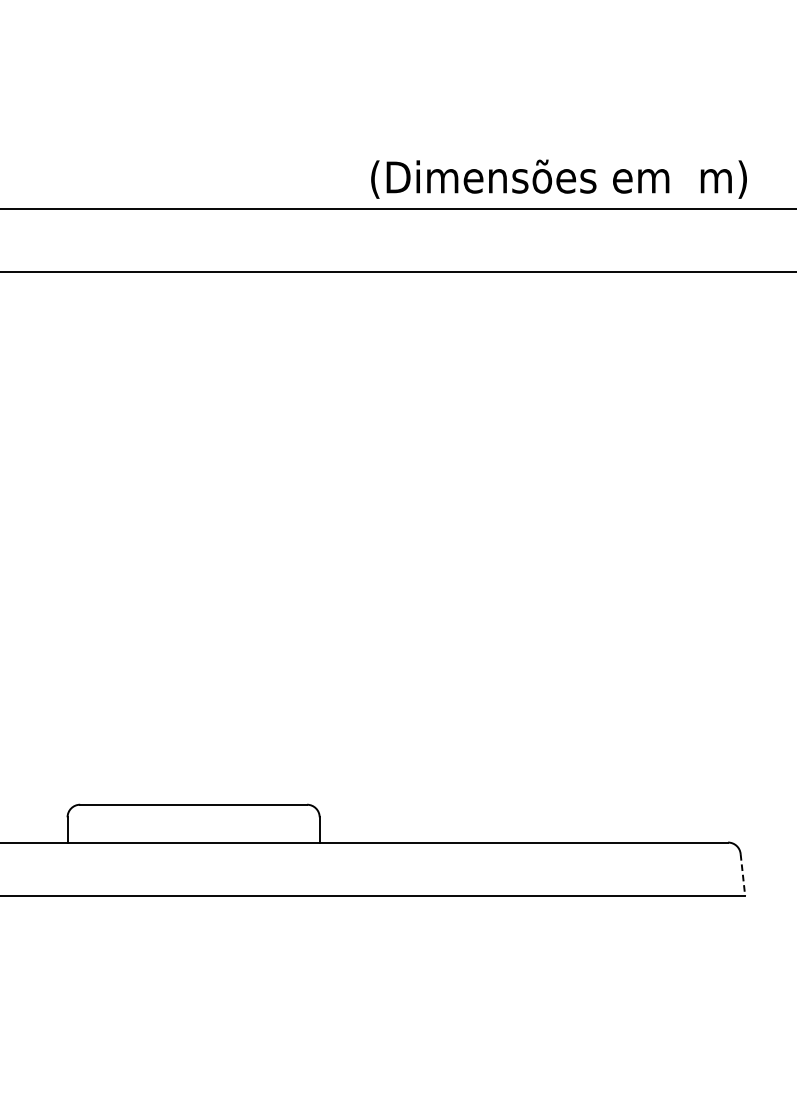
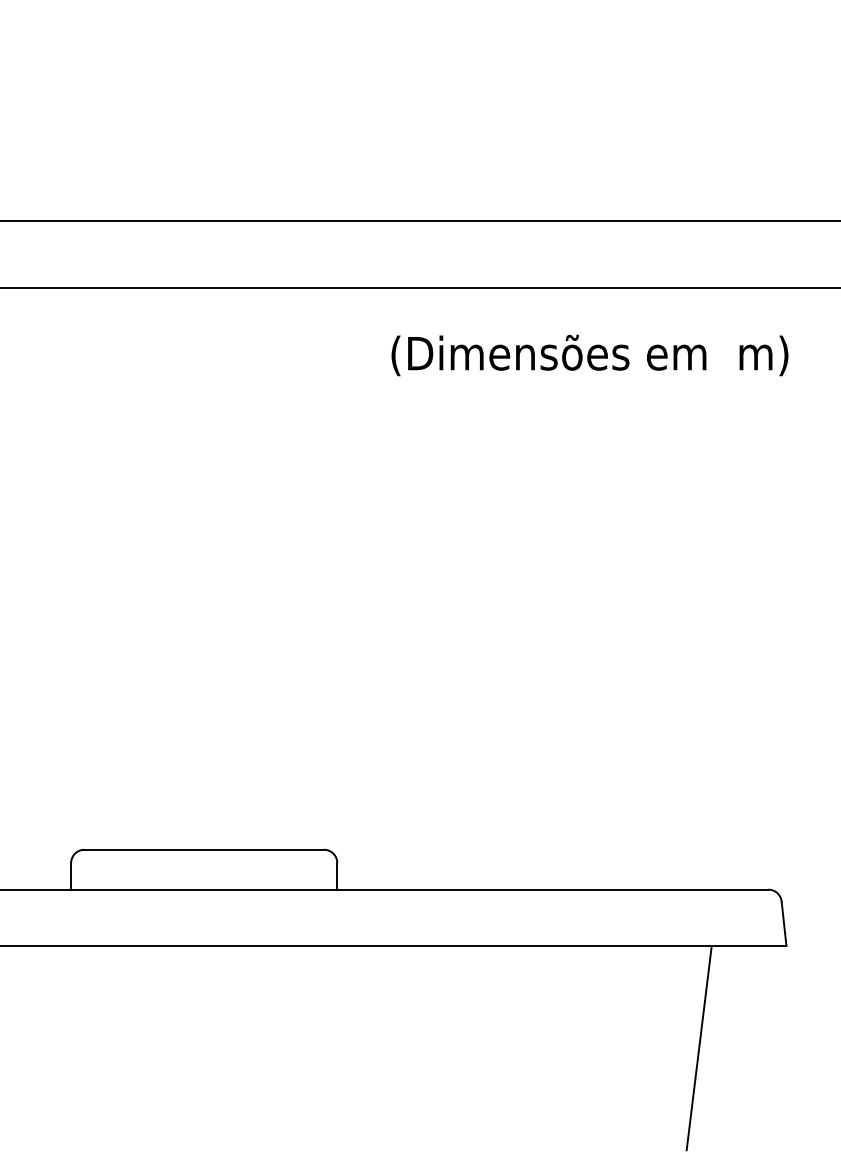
text: (558, 179) -> (589, 355), moved
line: (743, 875) -> (784, 924), dashed -> solid
line: (661, 992) -> (698, 1048), added

